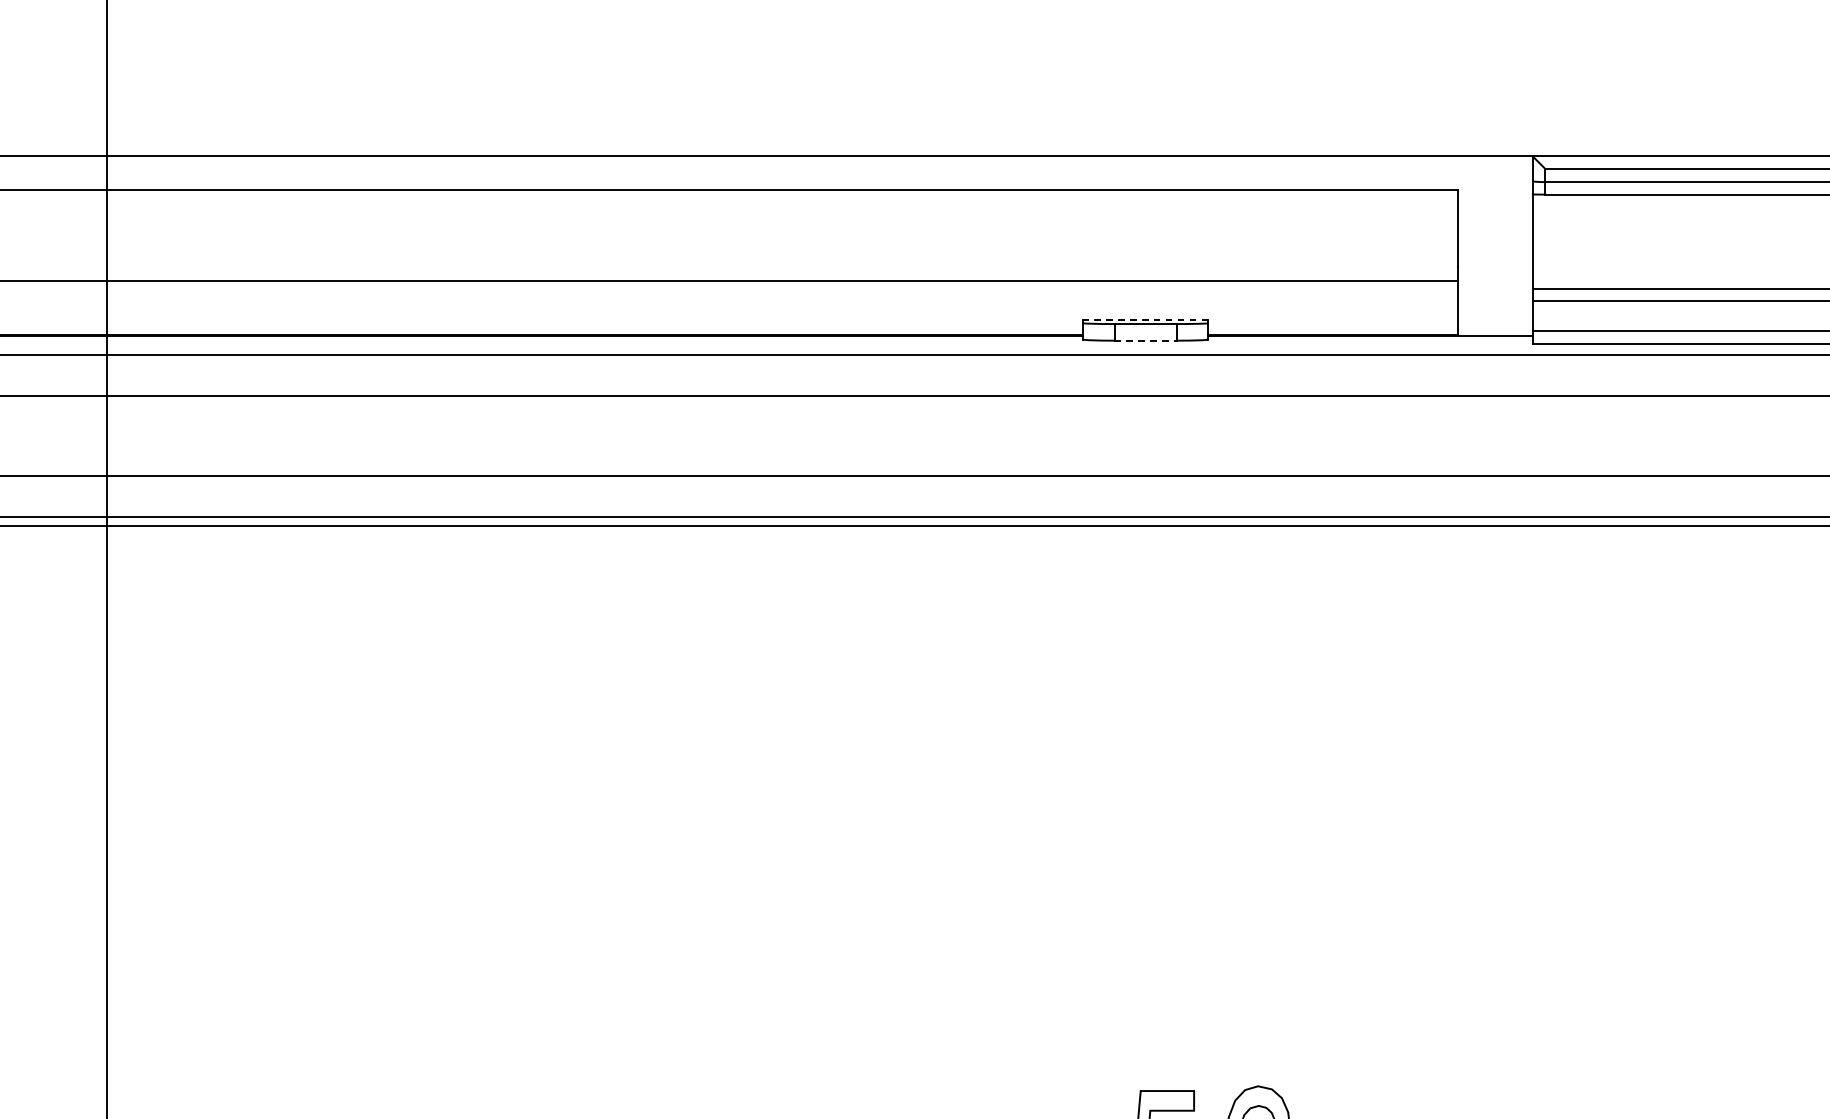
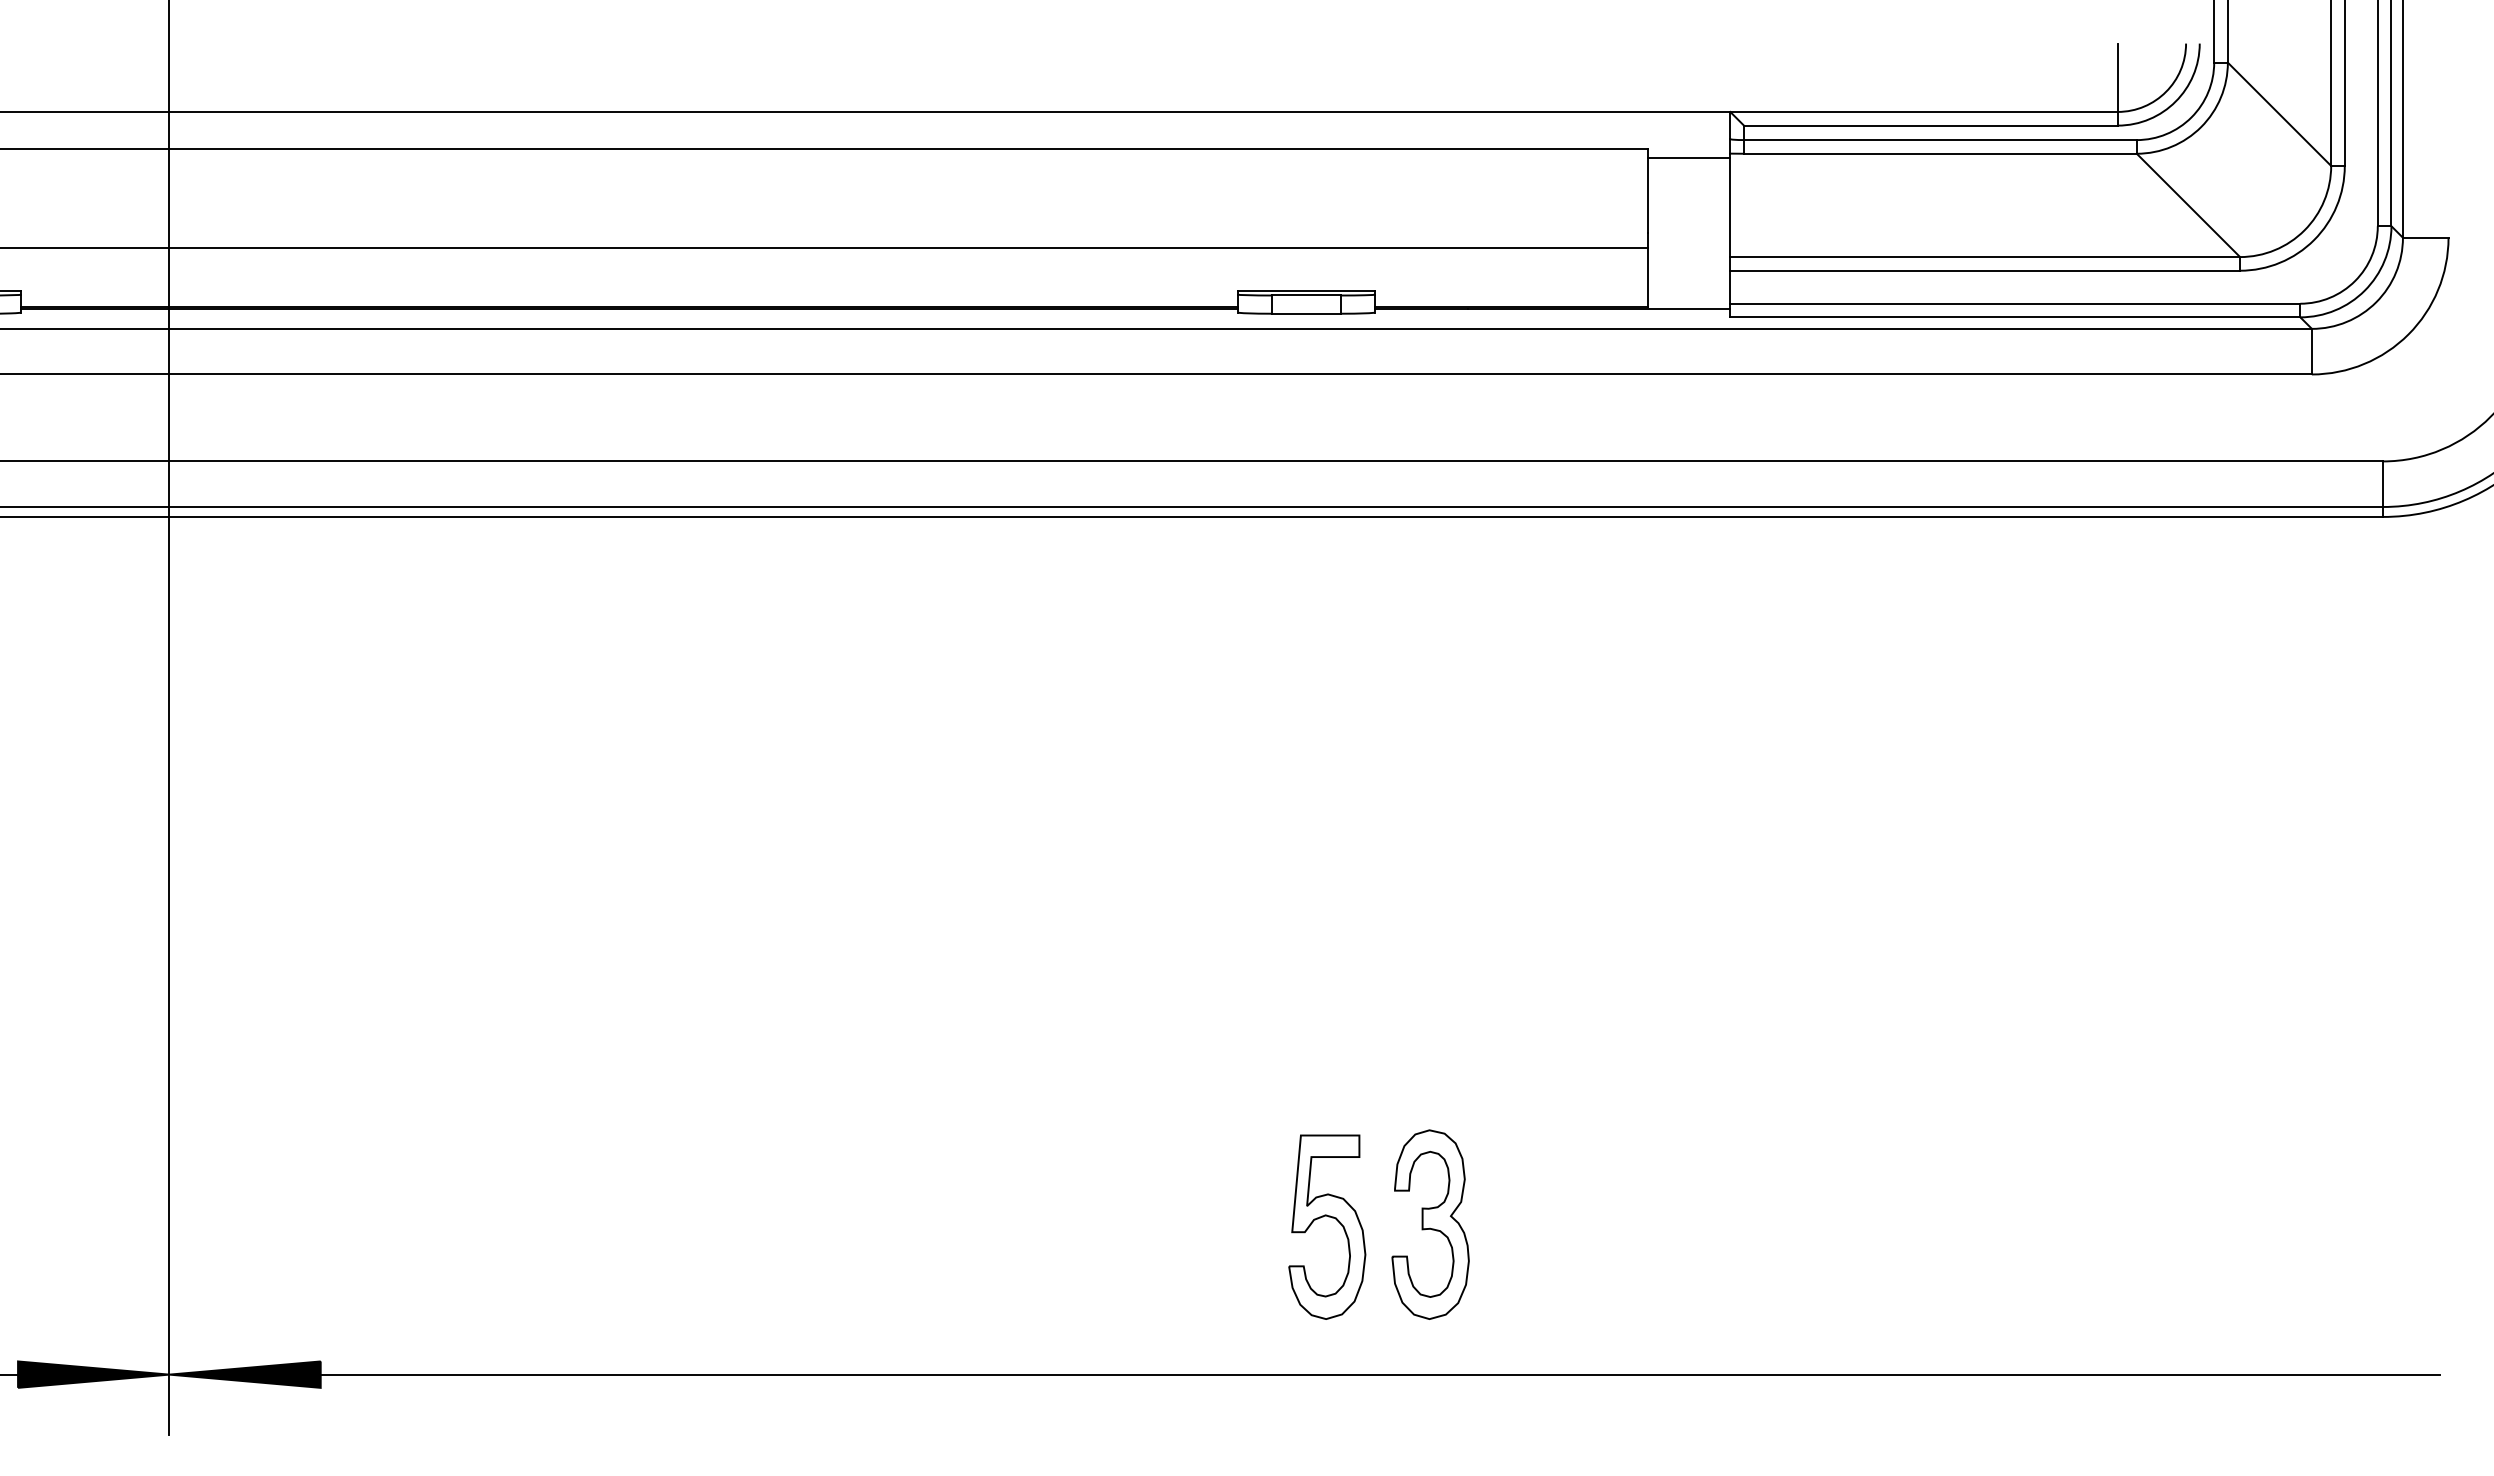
line: (1495, 198) -> (1689, 157), added
line: (1144, 319) -> (1305, 290), dashed -> solid
line: (1145, 340) -> (1306, 313), dashed -> solid

